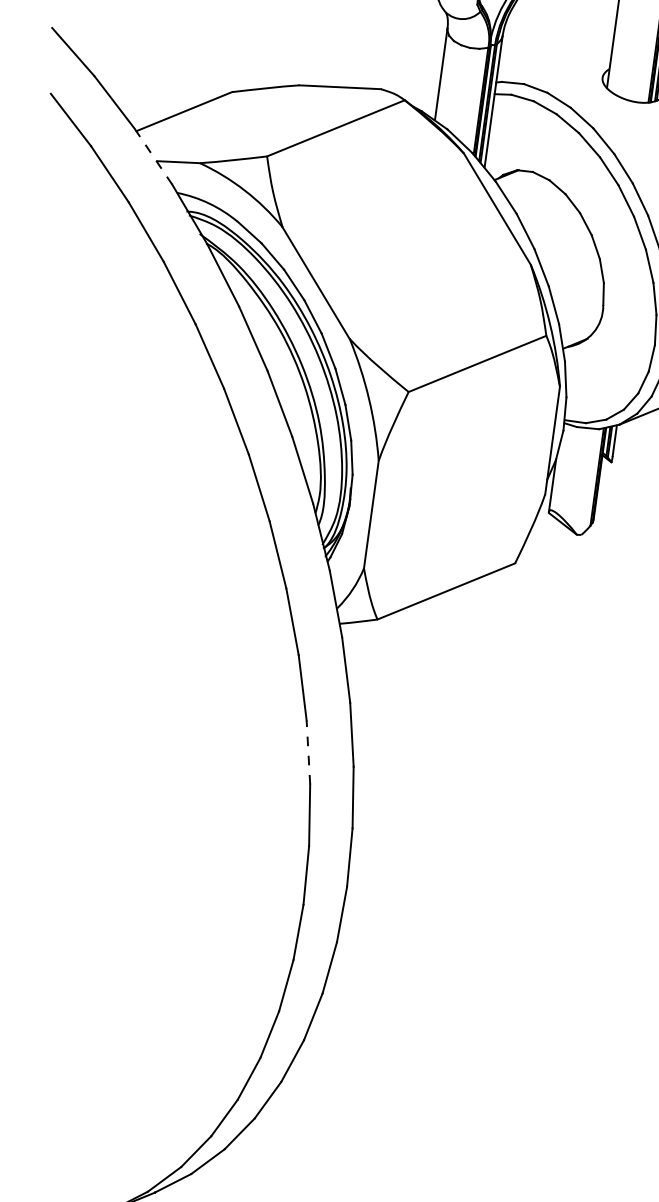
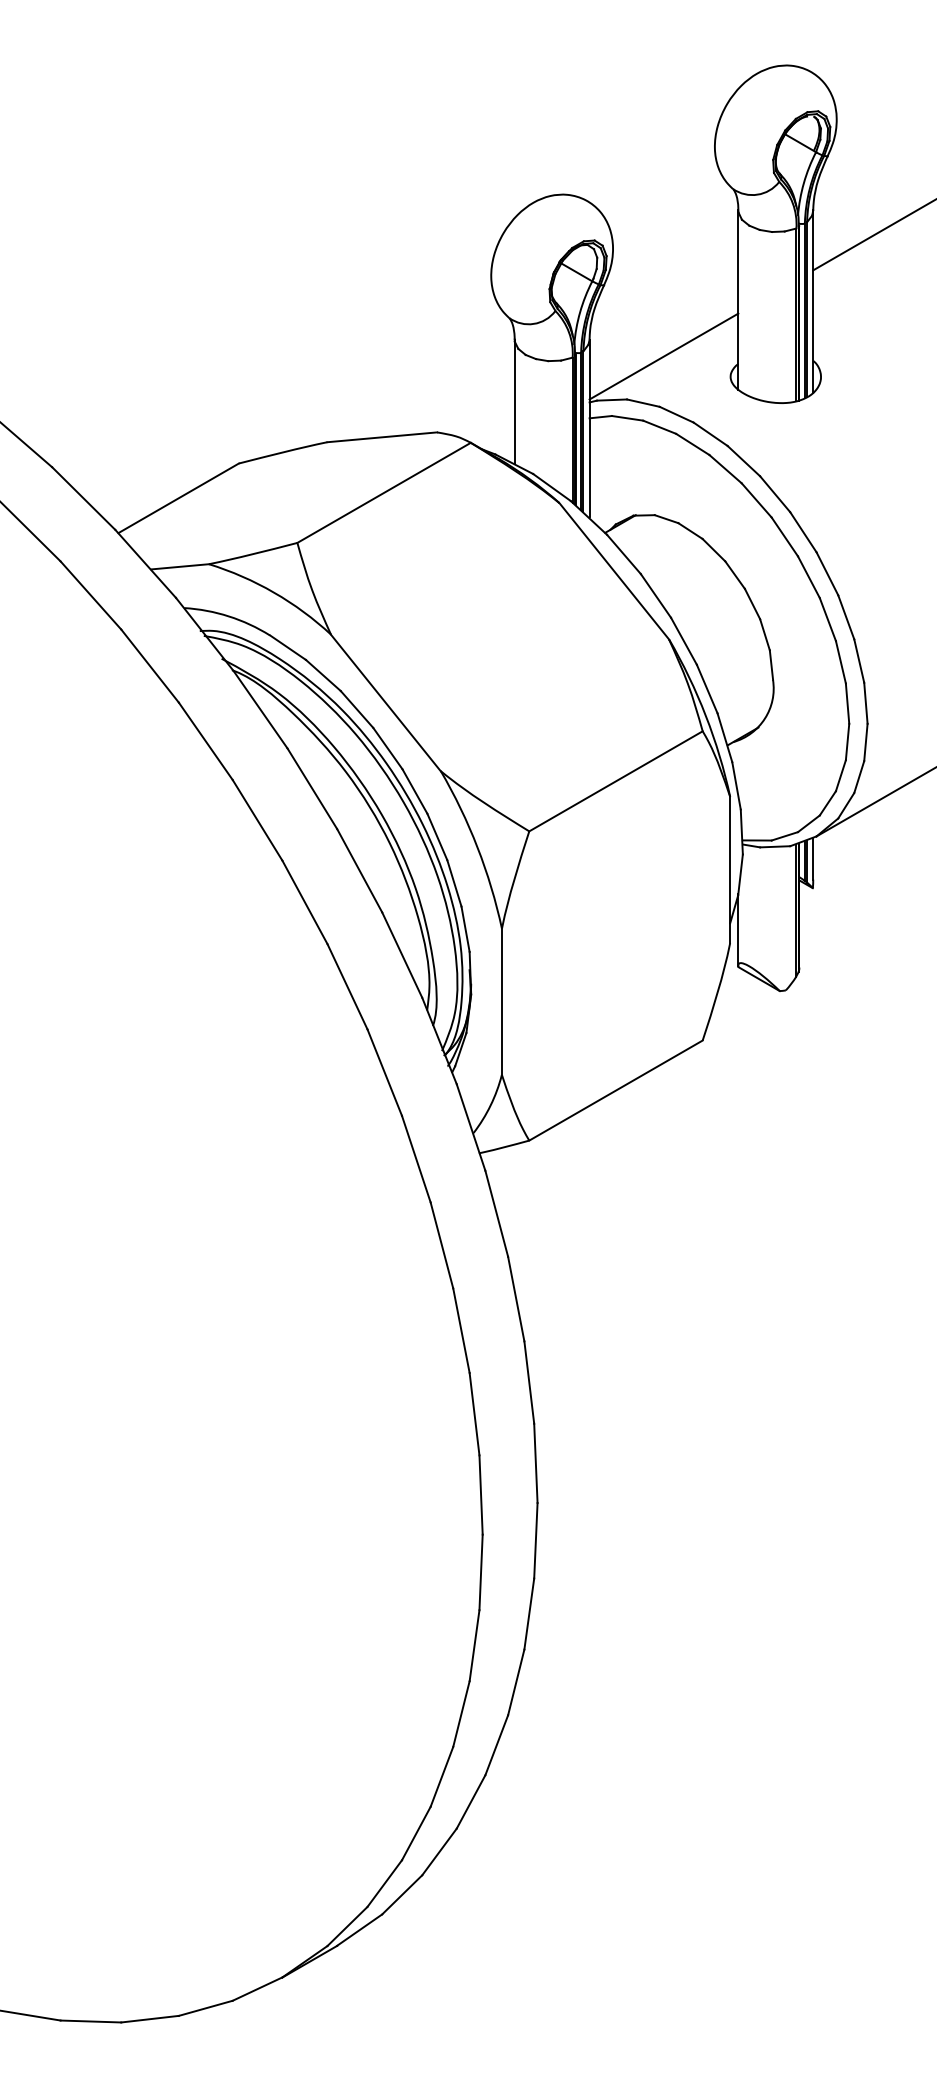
line: (555, 56) -> (663, 356), added
line: (153, 156) -> (145, 563), dashed -> solid
line: (308, 752) -> (461, 1330), dashed -> solid

